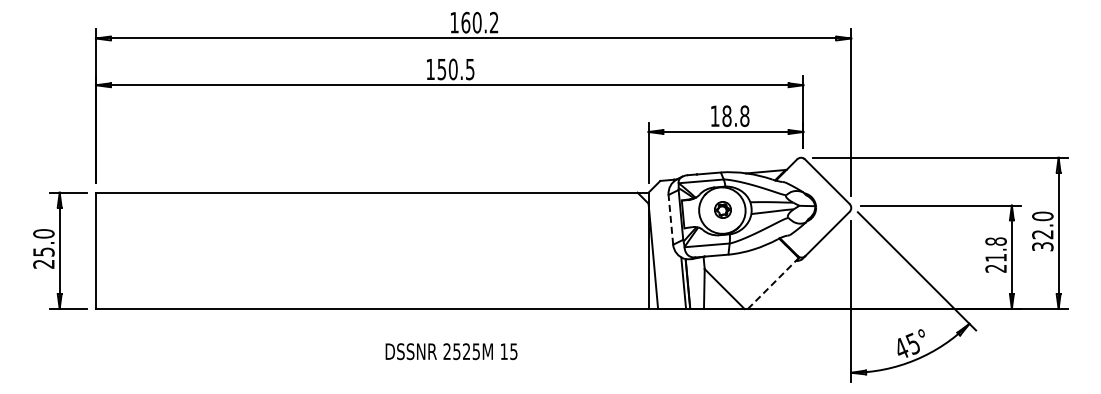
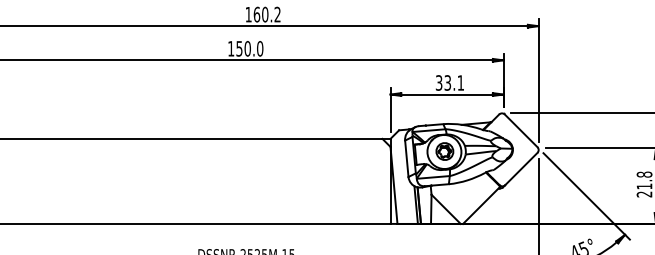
text: (469, 69) -> (259, 48), 150.5 -> 150.0
text: (729, 116) -> (449, 83), 18.8 -> 33.1
part: (722, 209) -> (444, 151), size x1.43
line: (670, 219) -> (406, 158), dashed -> solid
line: (773, 283) -> (481, 205), dashed -> solid

